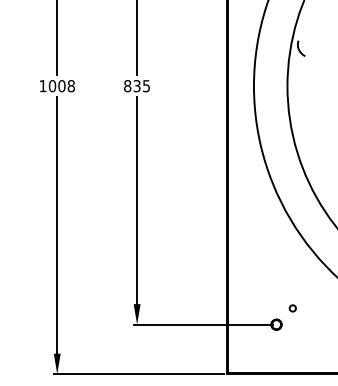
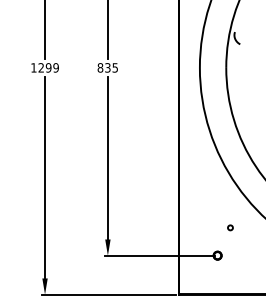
text: (61, 85) -> (48, 67), 1008 -> 1299
circle: (292, 307) -> (230, 227), moved

